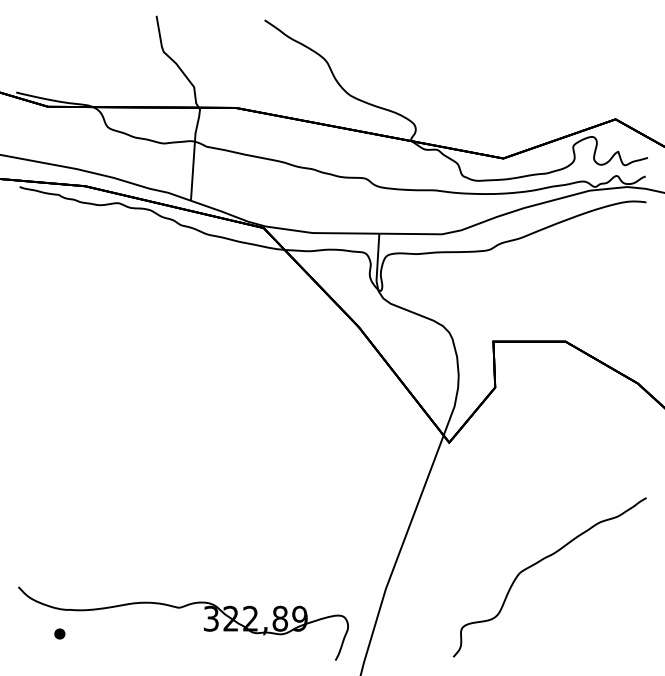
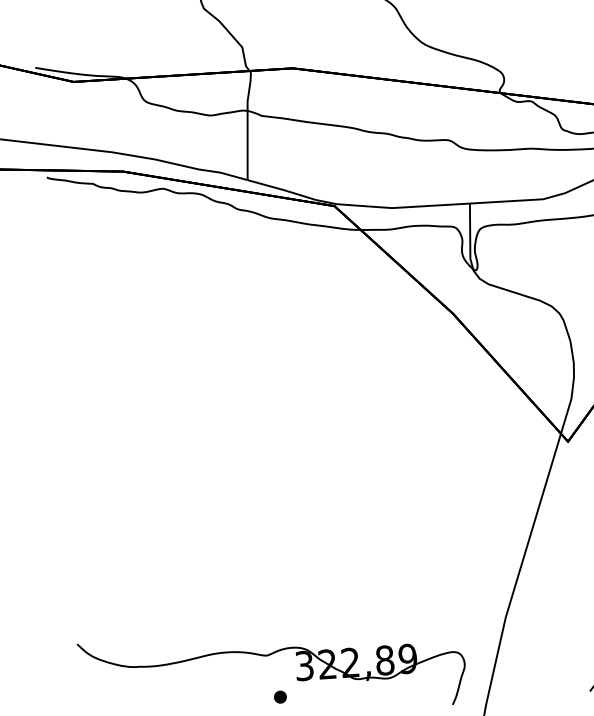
part: (59, 633) -> (279, 696), moved

